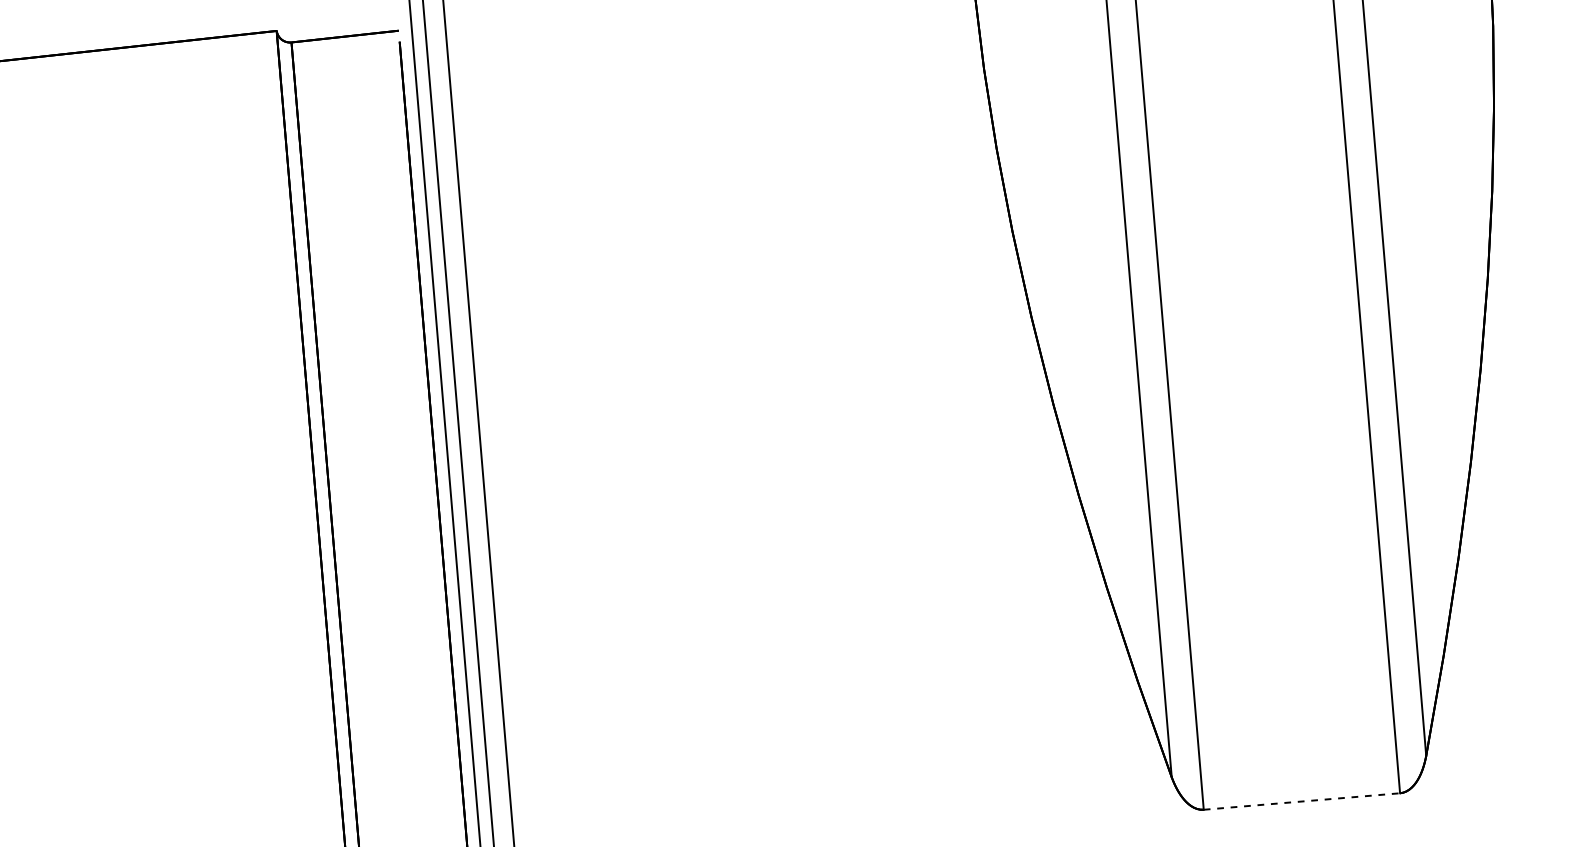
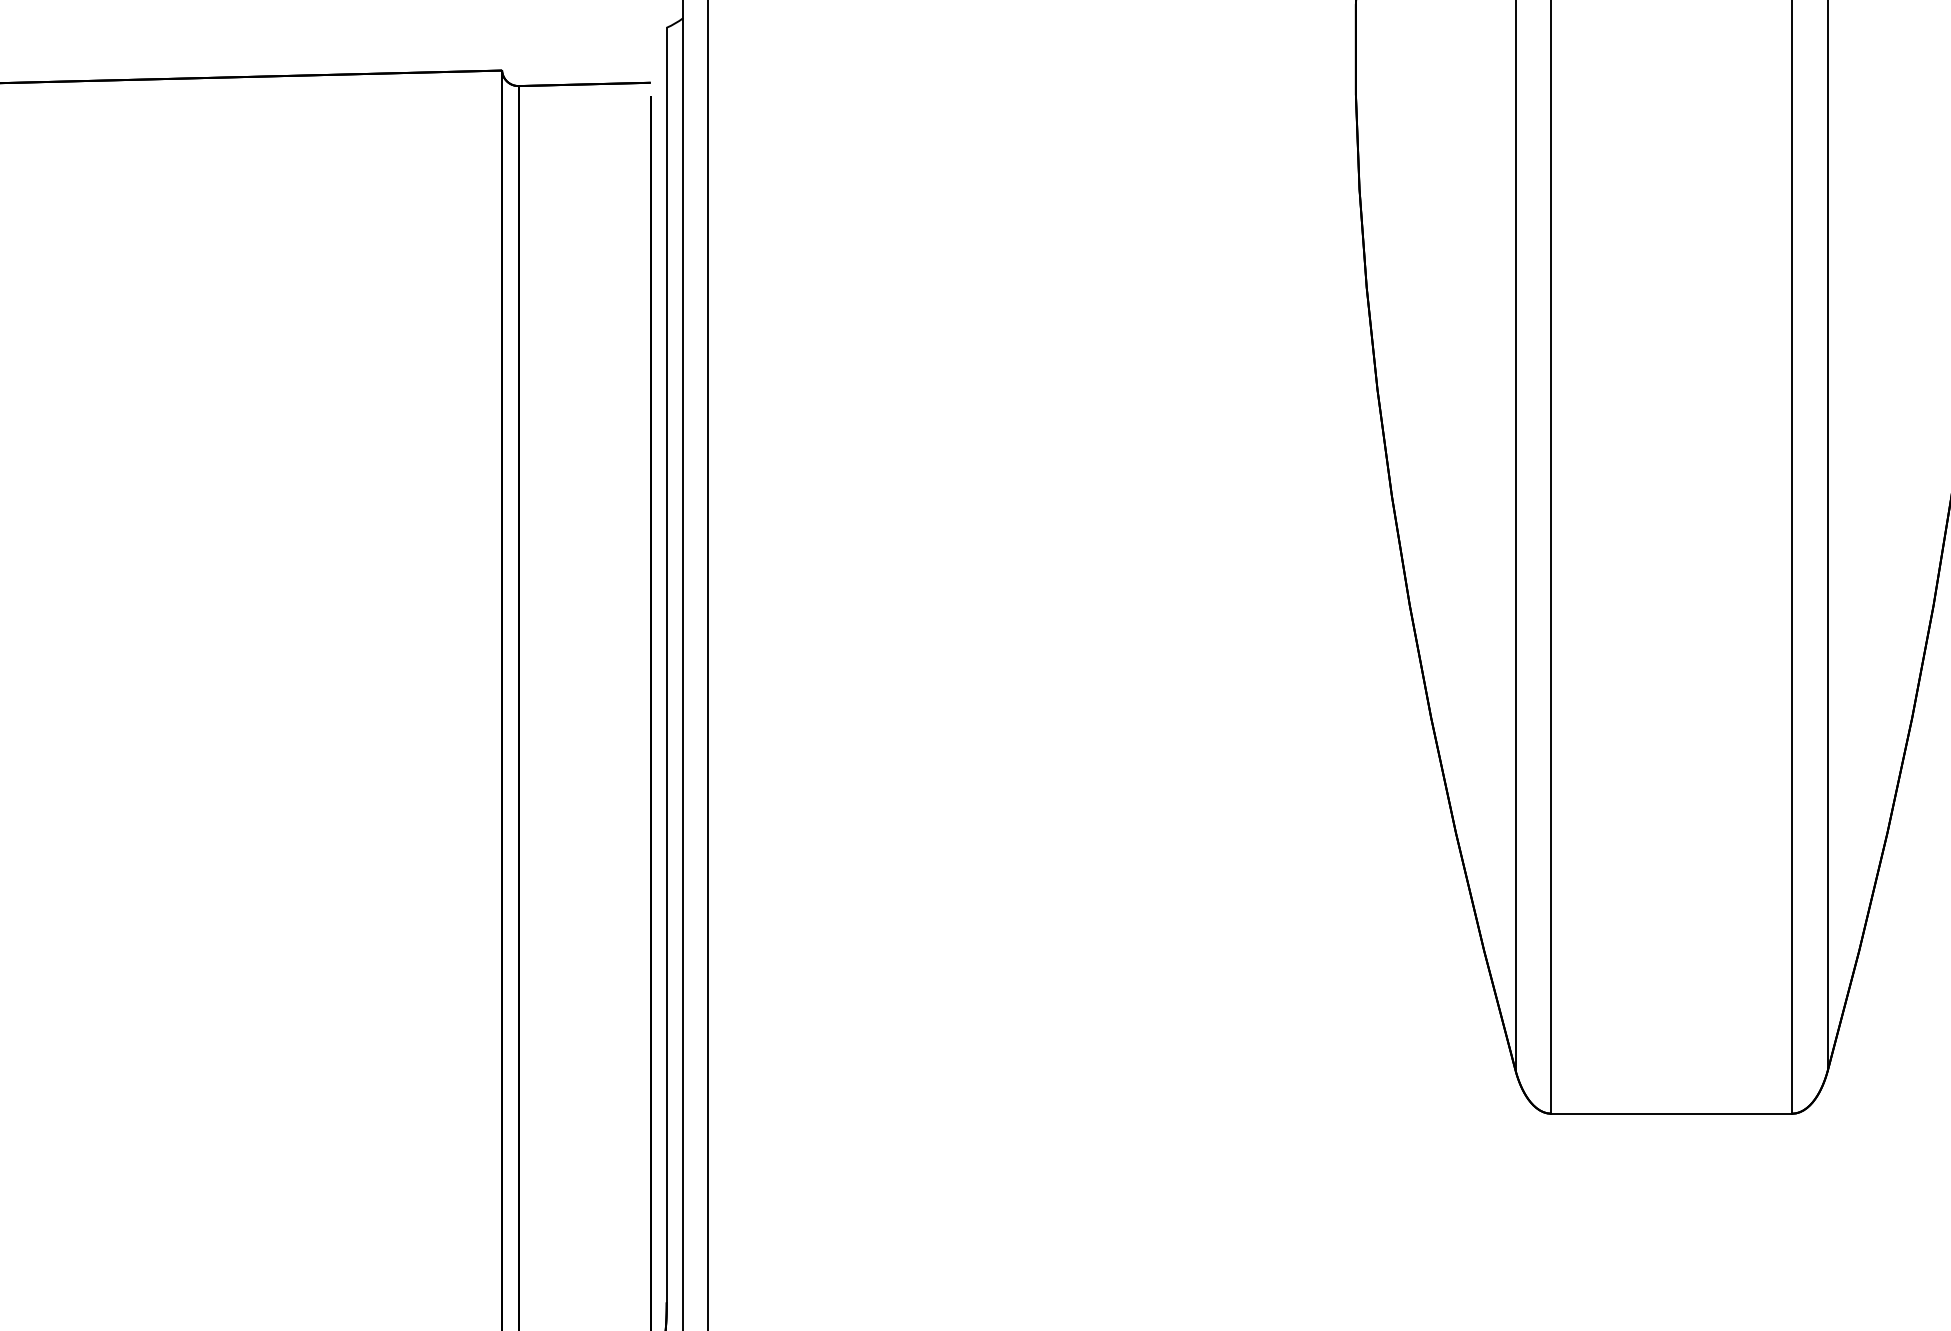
line: (1302, 801) -> (1672, 1113), dashed -> solid

